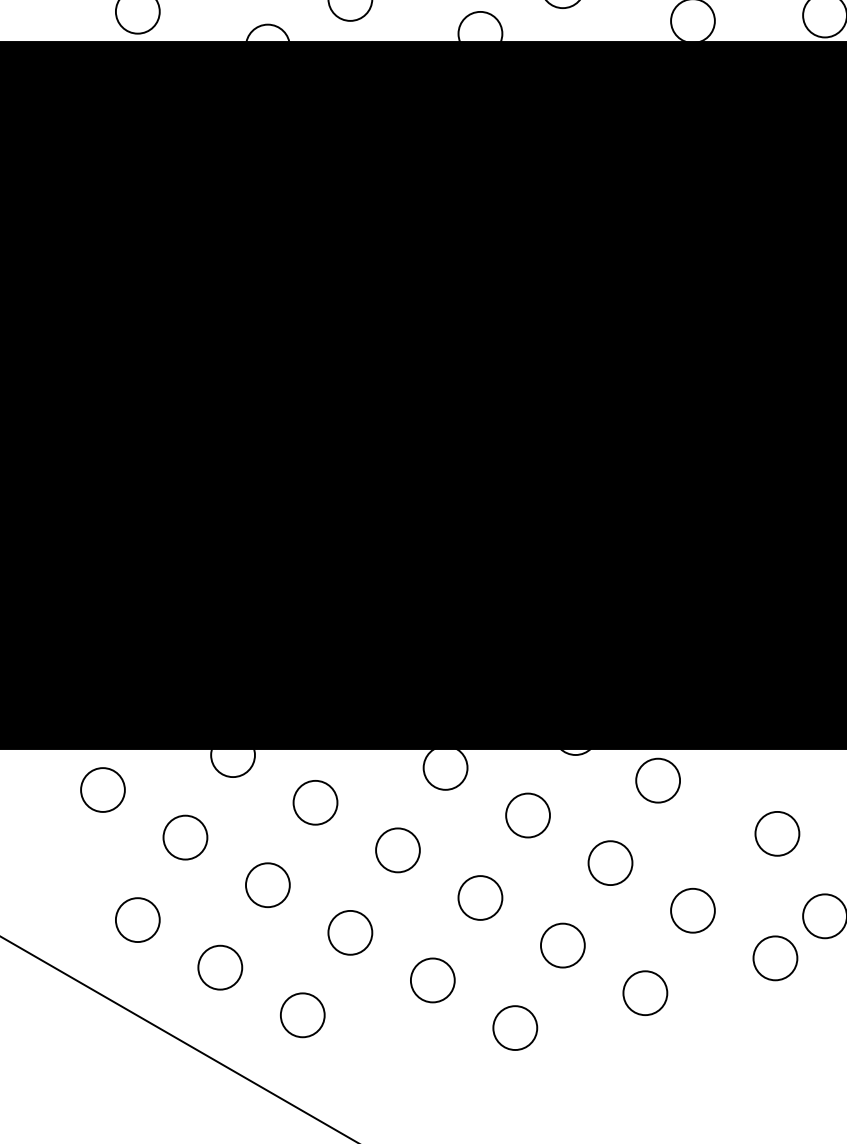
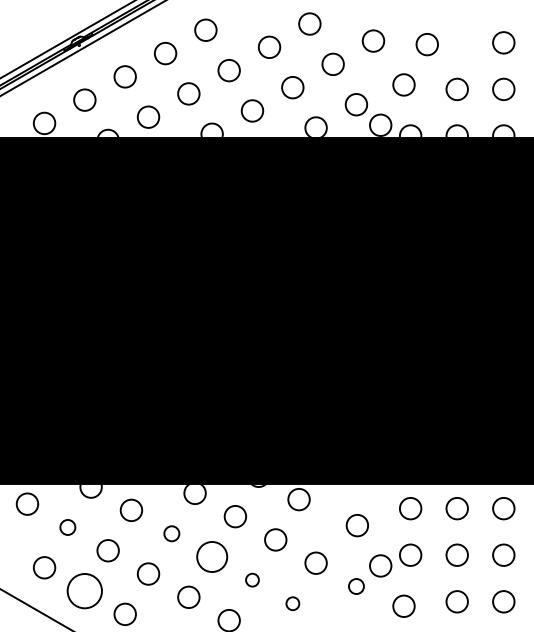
circle: (184, 837) -> (67, 527), size x0.7
circle: (397, 849) -> (171, 533), size x0.7
circle: (479, 896) -> (211, 556), size x1.4
circle: (562, 944) -> (252, 579), size x0.6
circle: (775, 958) -> (356, 586), size x0.7
circle: (219, 966) -> (84, 590), size x1.6
circle: (644, 993) -> (292, 603), size x0.6

